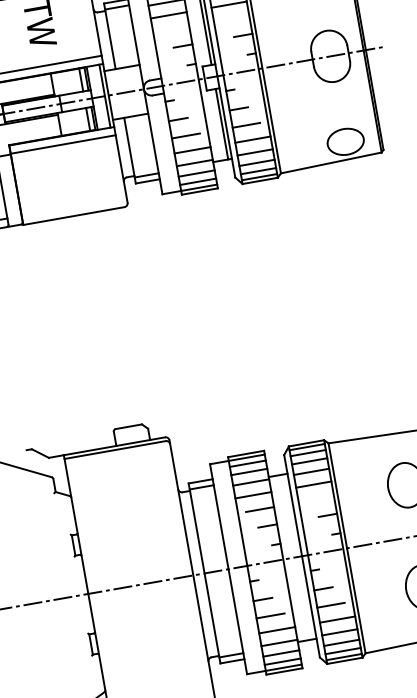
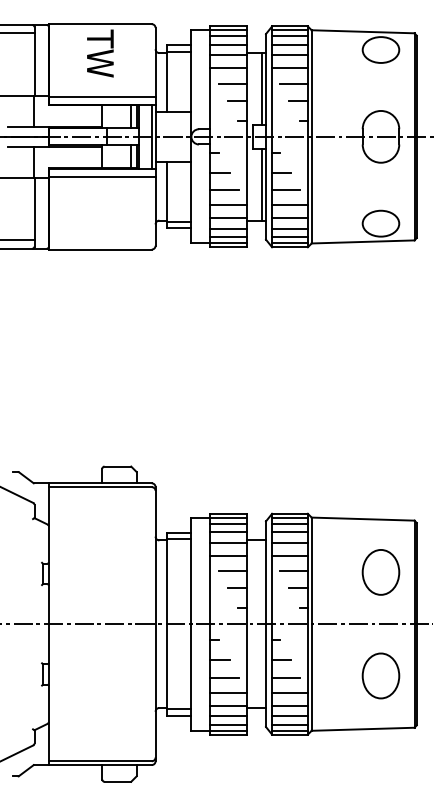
line: (235, 19) -> (293, 83), added
line: (175, 29) -> (232, 83), added
line: (319, 498) -> (293, 570), added

